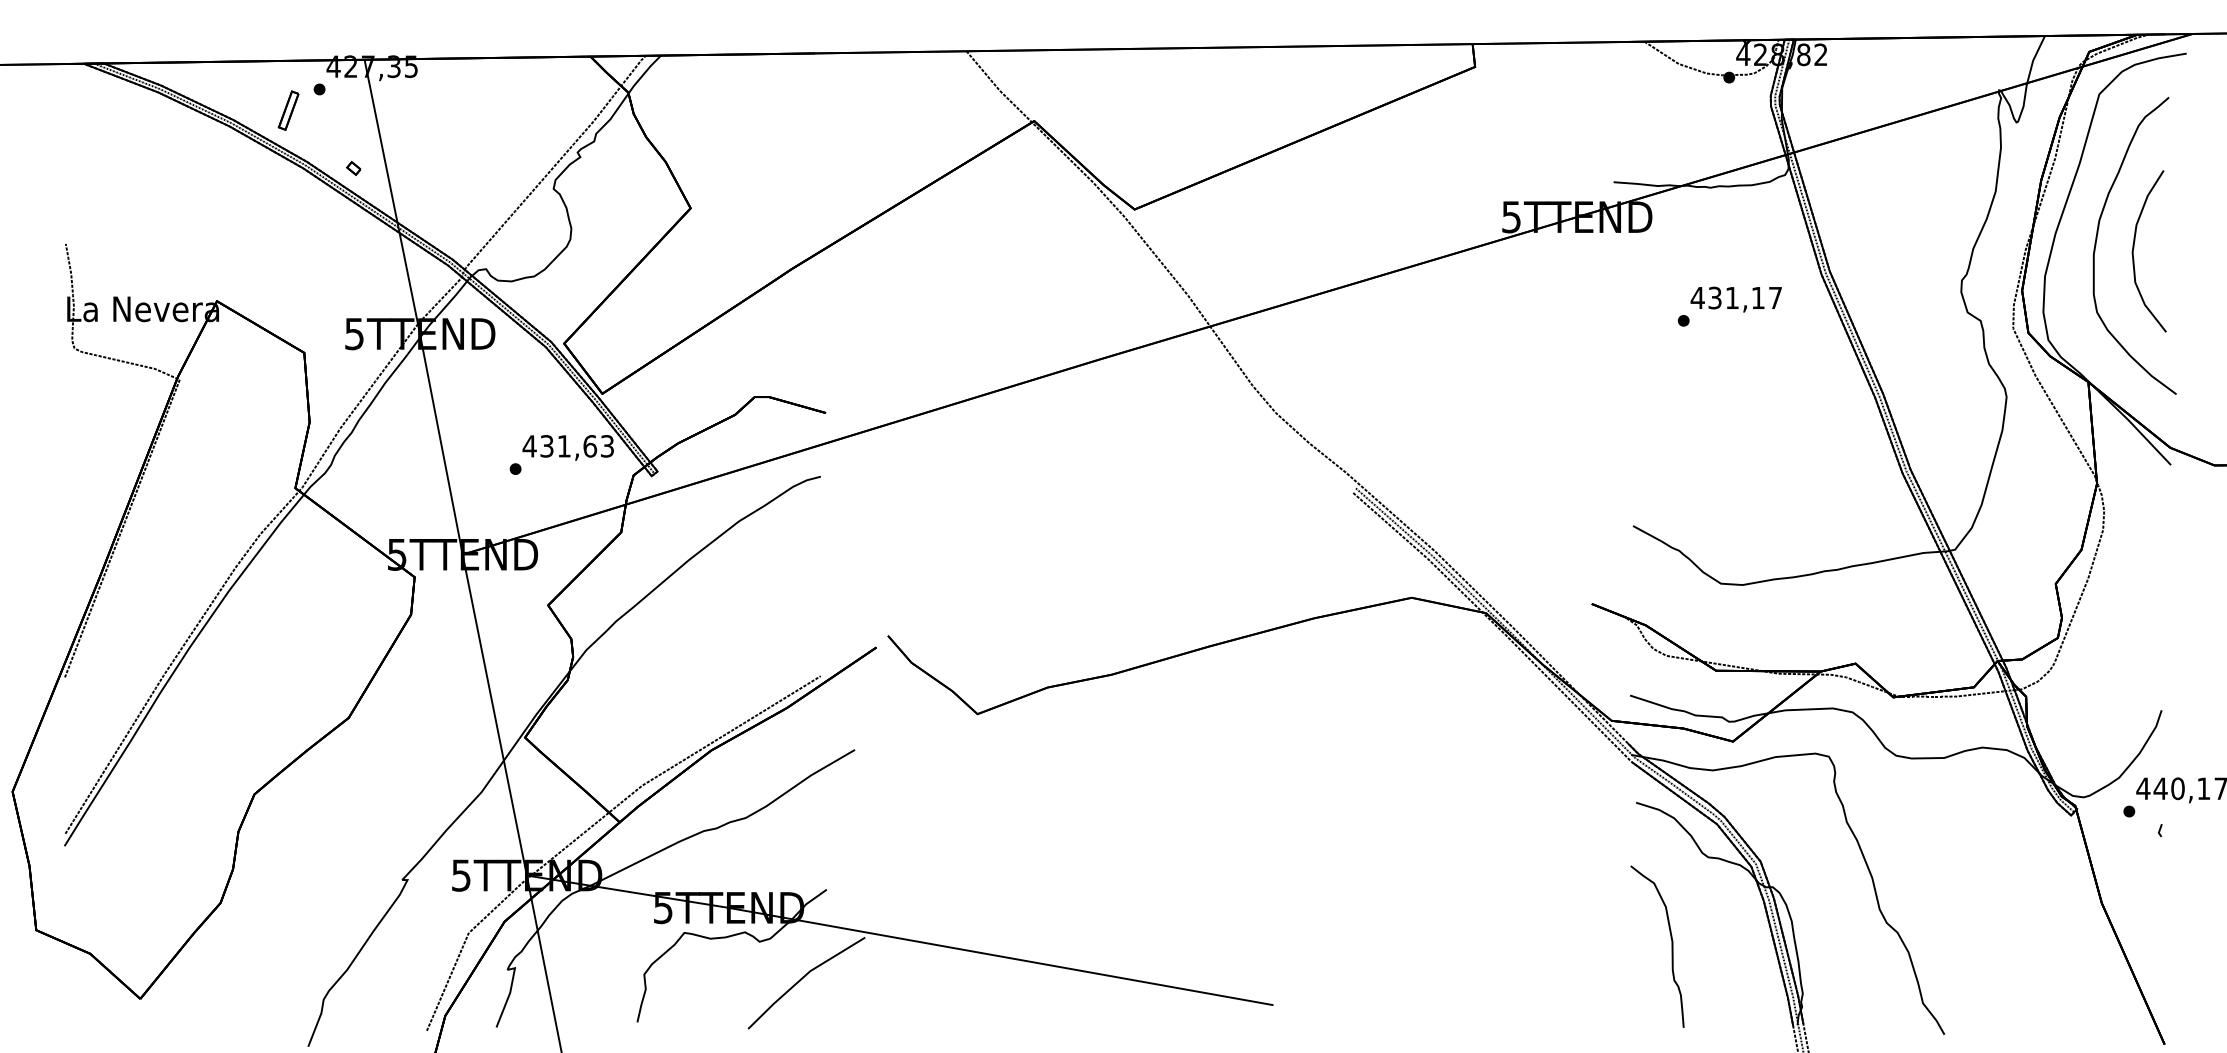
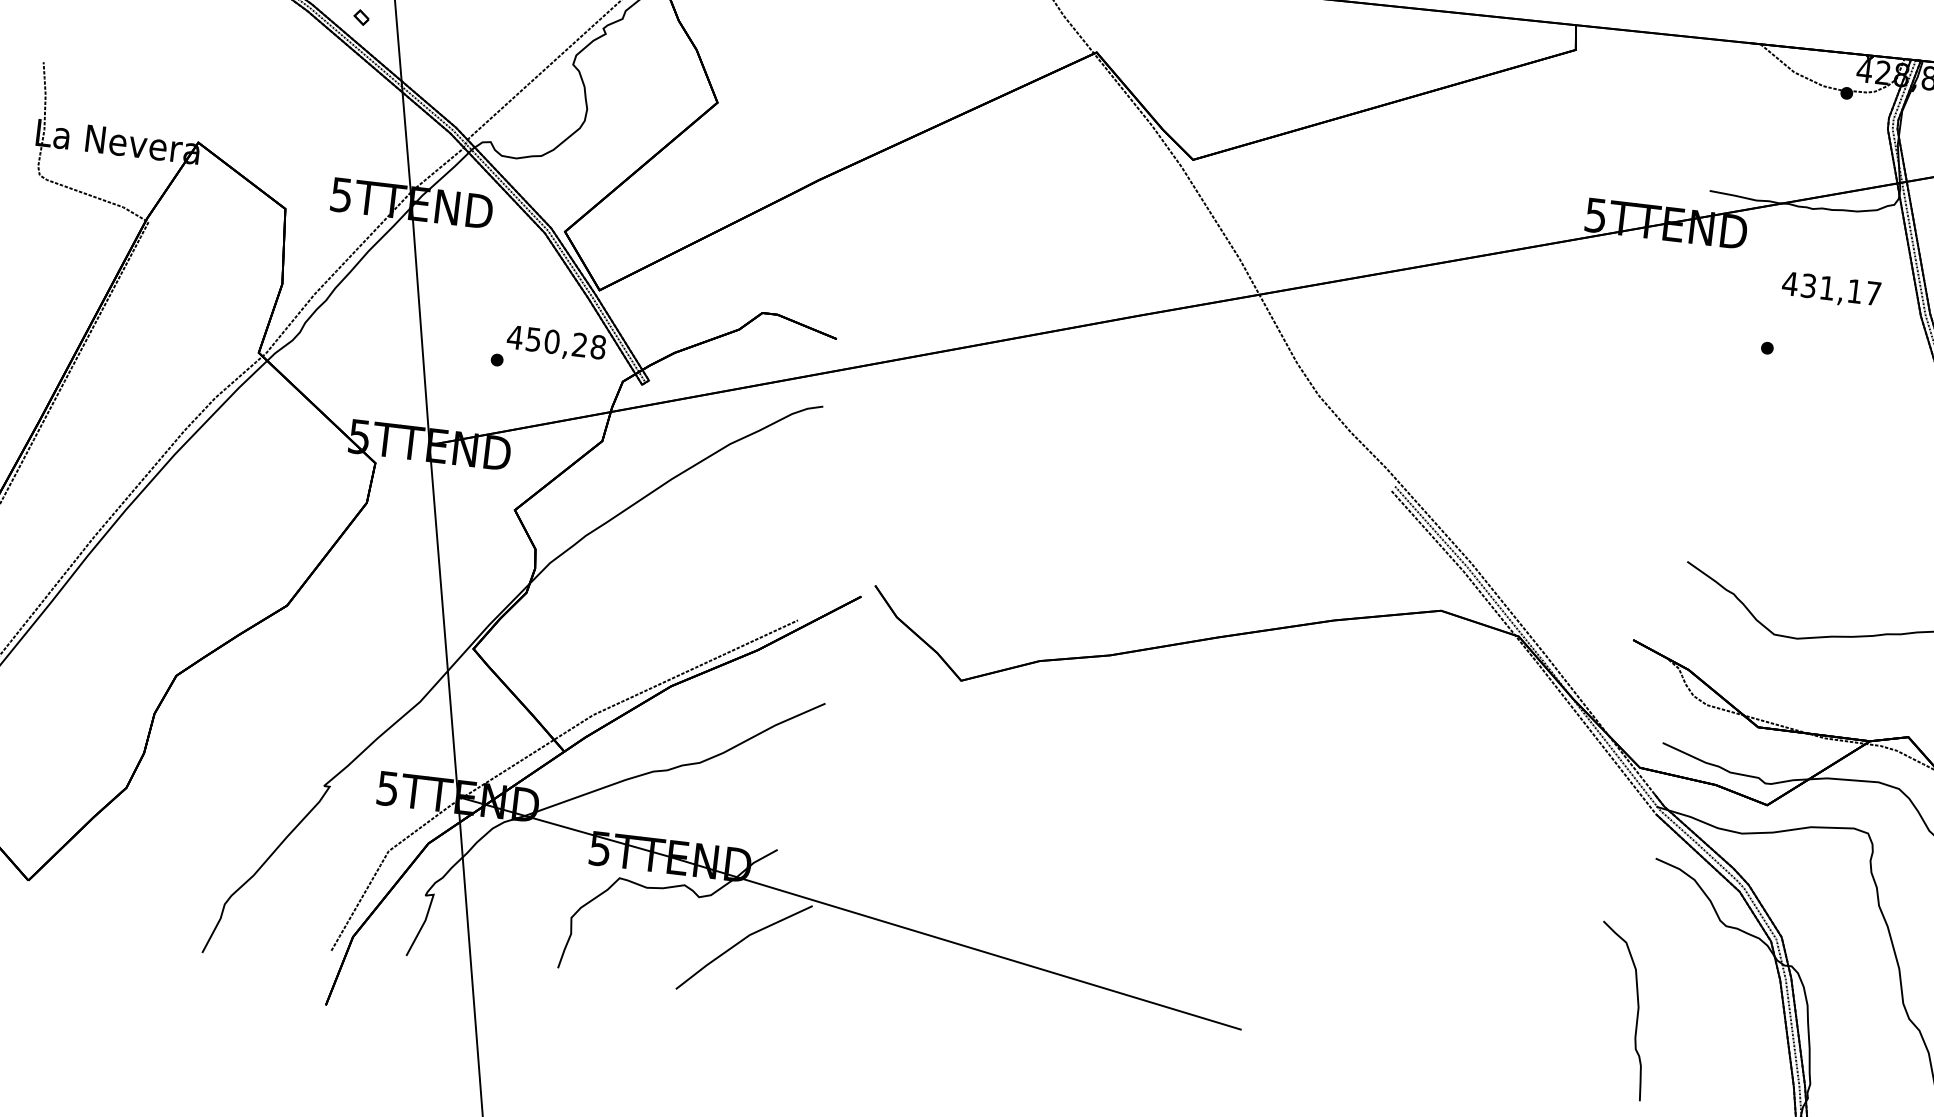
text: (1735, 299) -> (1830, 290), moved
text: (577, 446) -> (566, 343), 431,63 -> 450,28
curve: (1671, 946) -> (1636, 1012), moved

